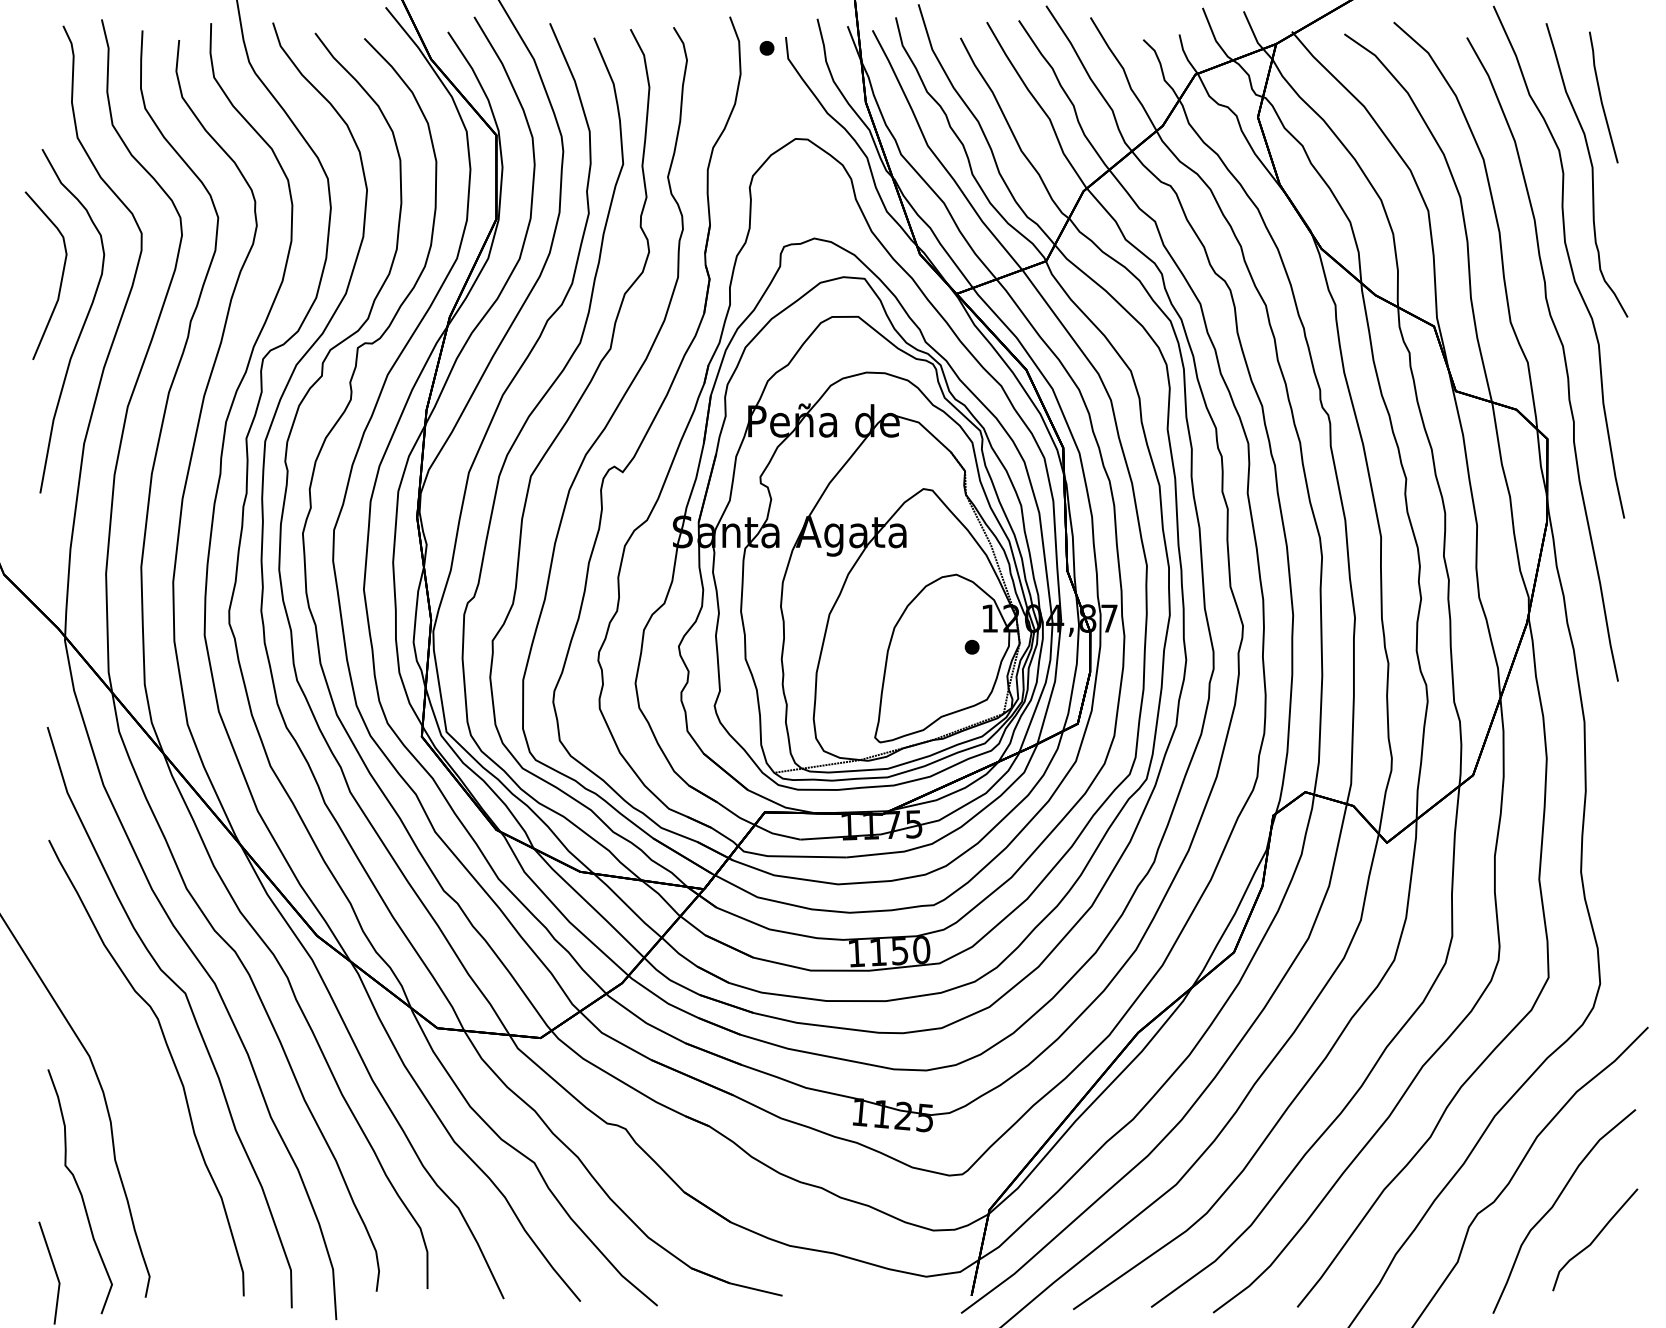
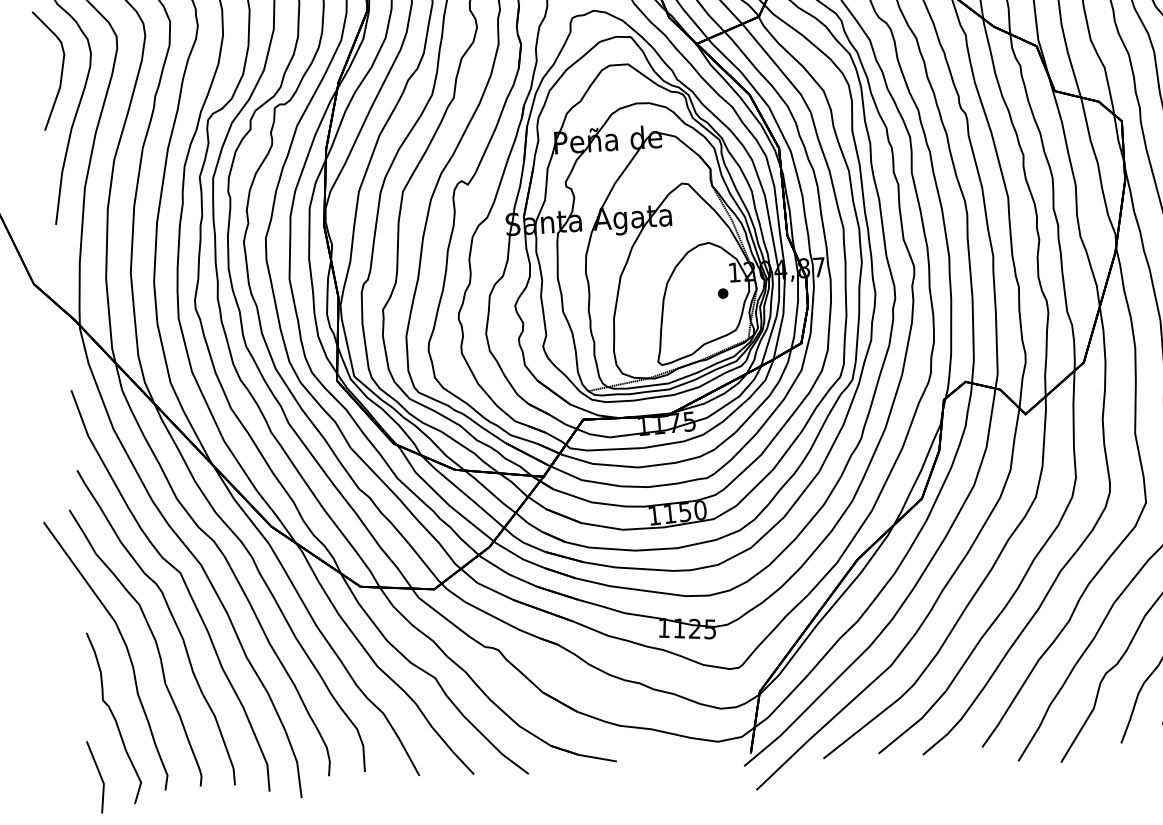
curve: (142, 1084) -> (154, 639), added

